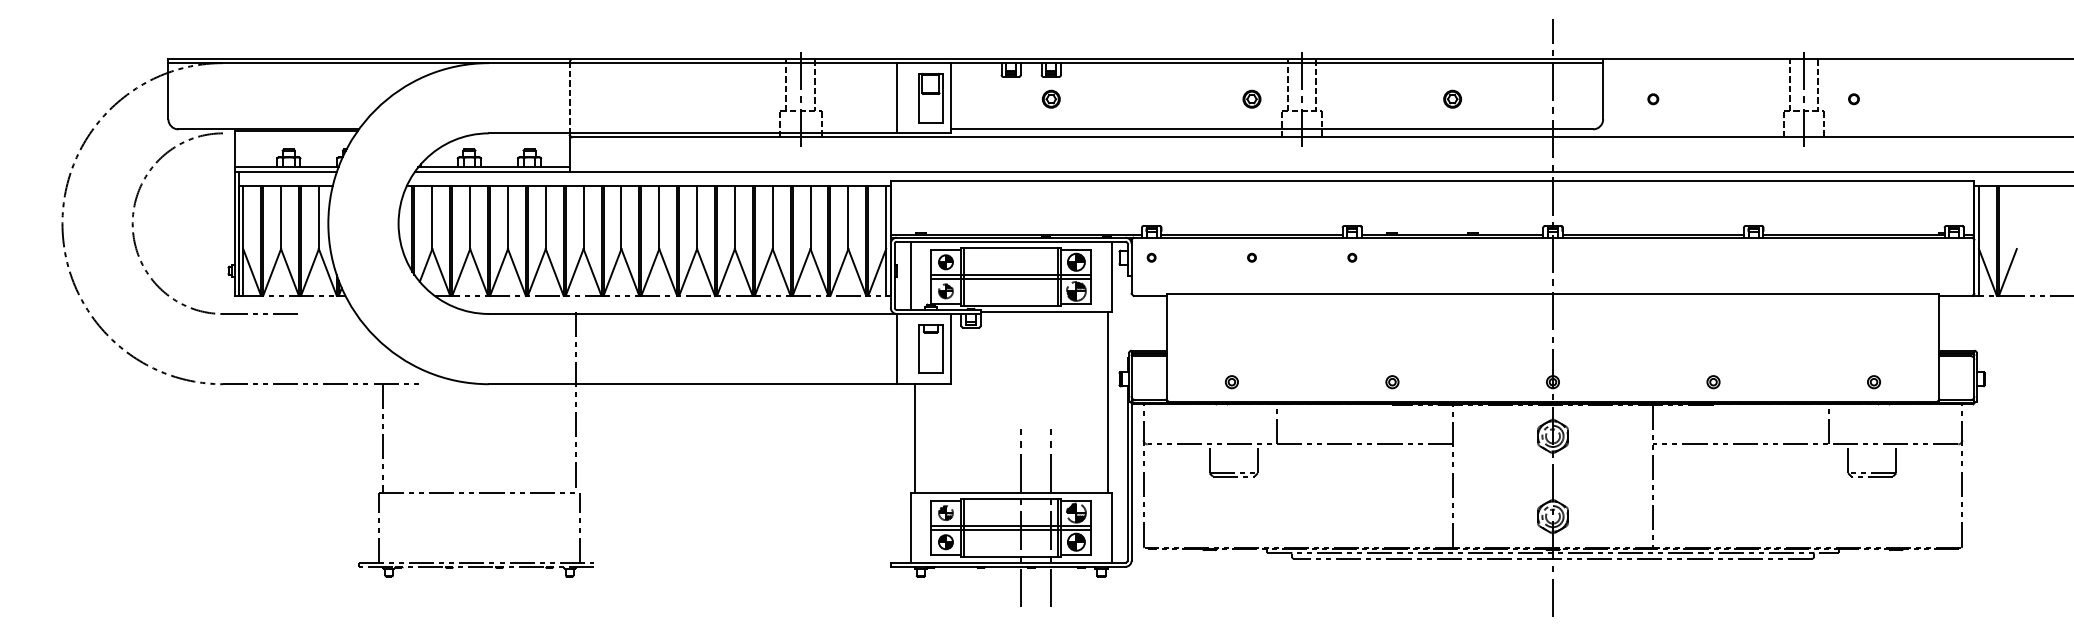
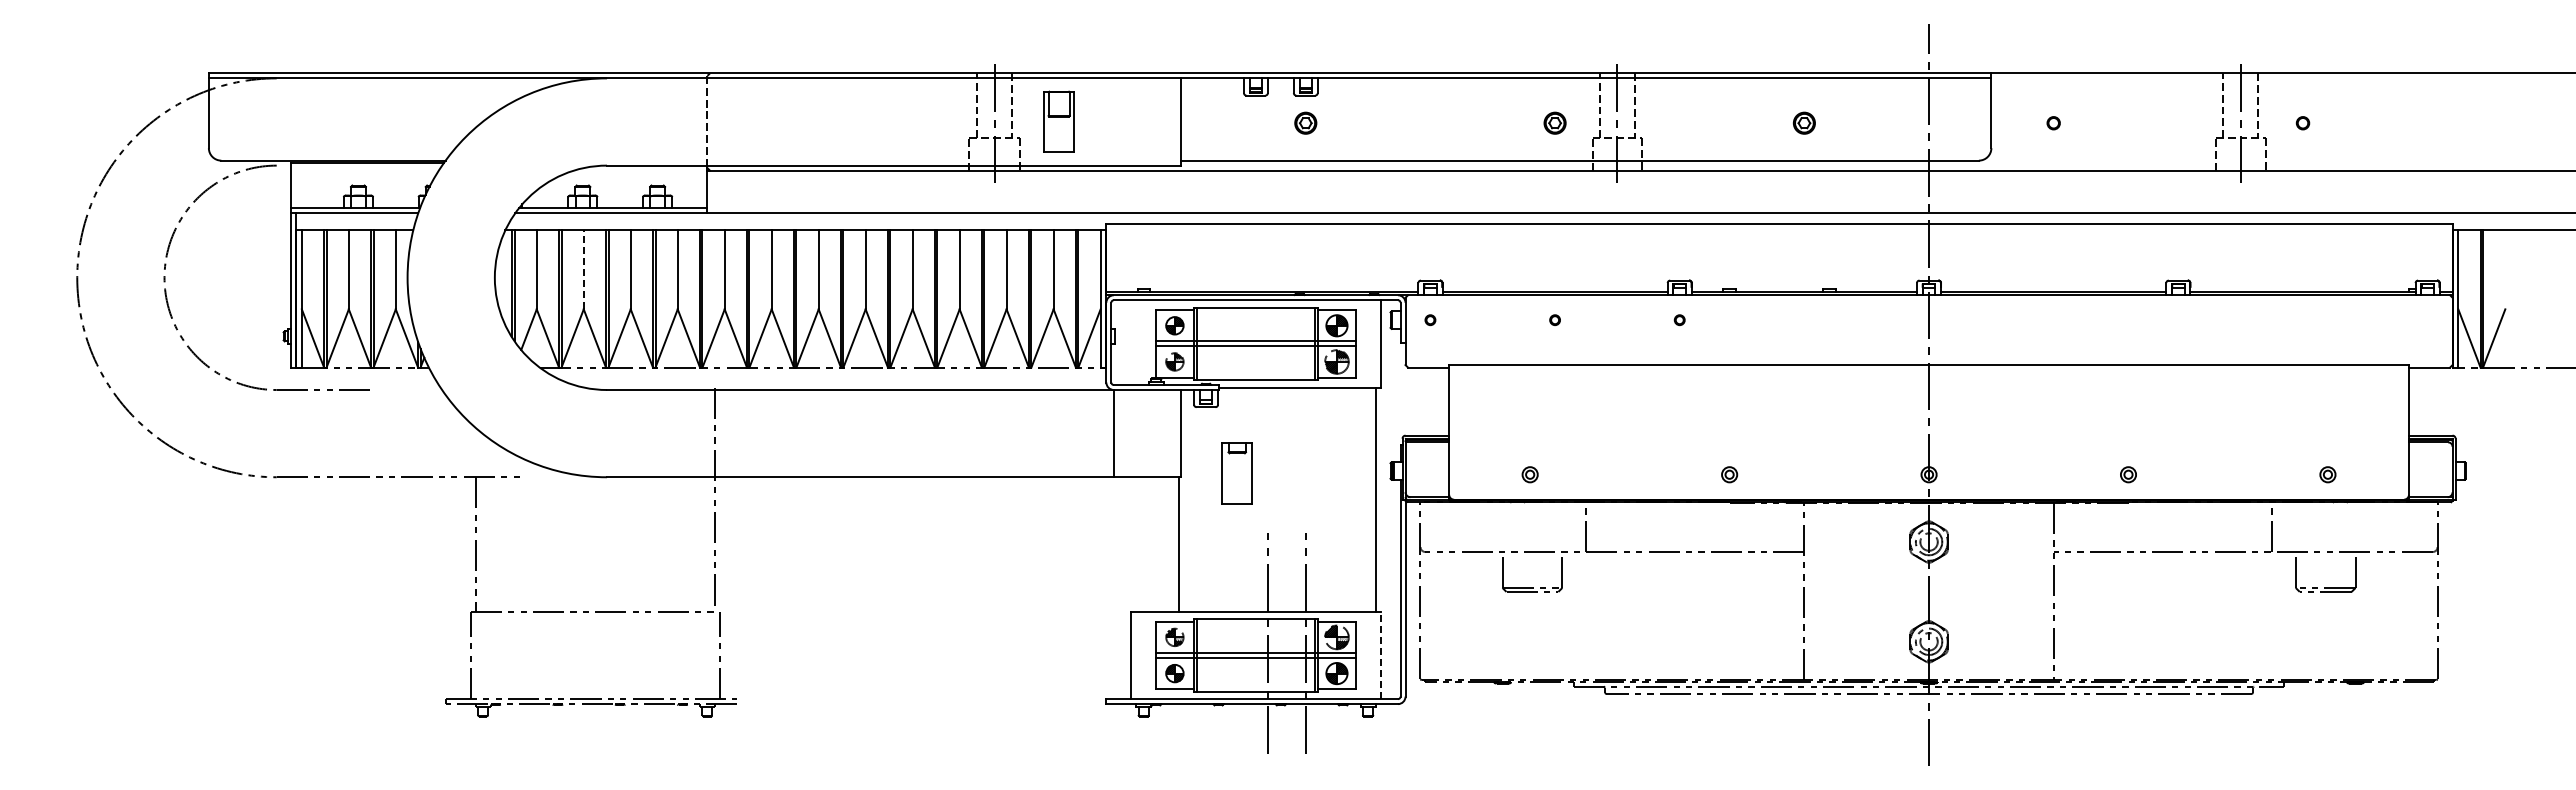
line: (896, 97) -> (1113, 121), removed
part: (930, 97) -> (1058, 121), moved
line: (469, 216) -> (583, 269), solid -> dashed
line: (911, 275) -> (1131, 342), removed
part: (930, 348) -> (1236, 473), moved
line: (915, 438) -> (1179, 544), moved
line: (1111, 527) -> (1380, 655), solid -> dashed

